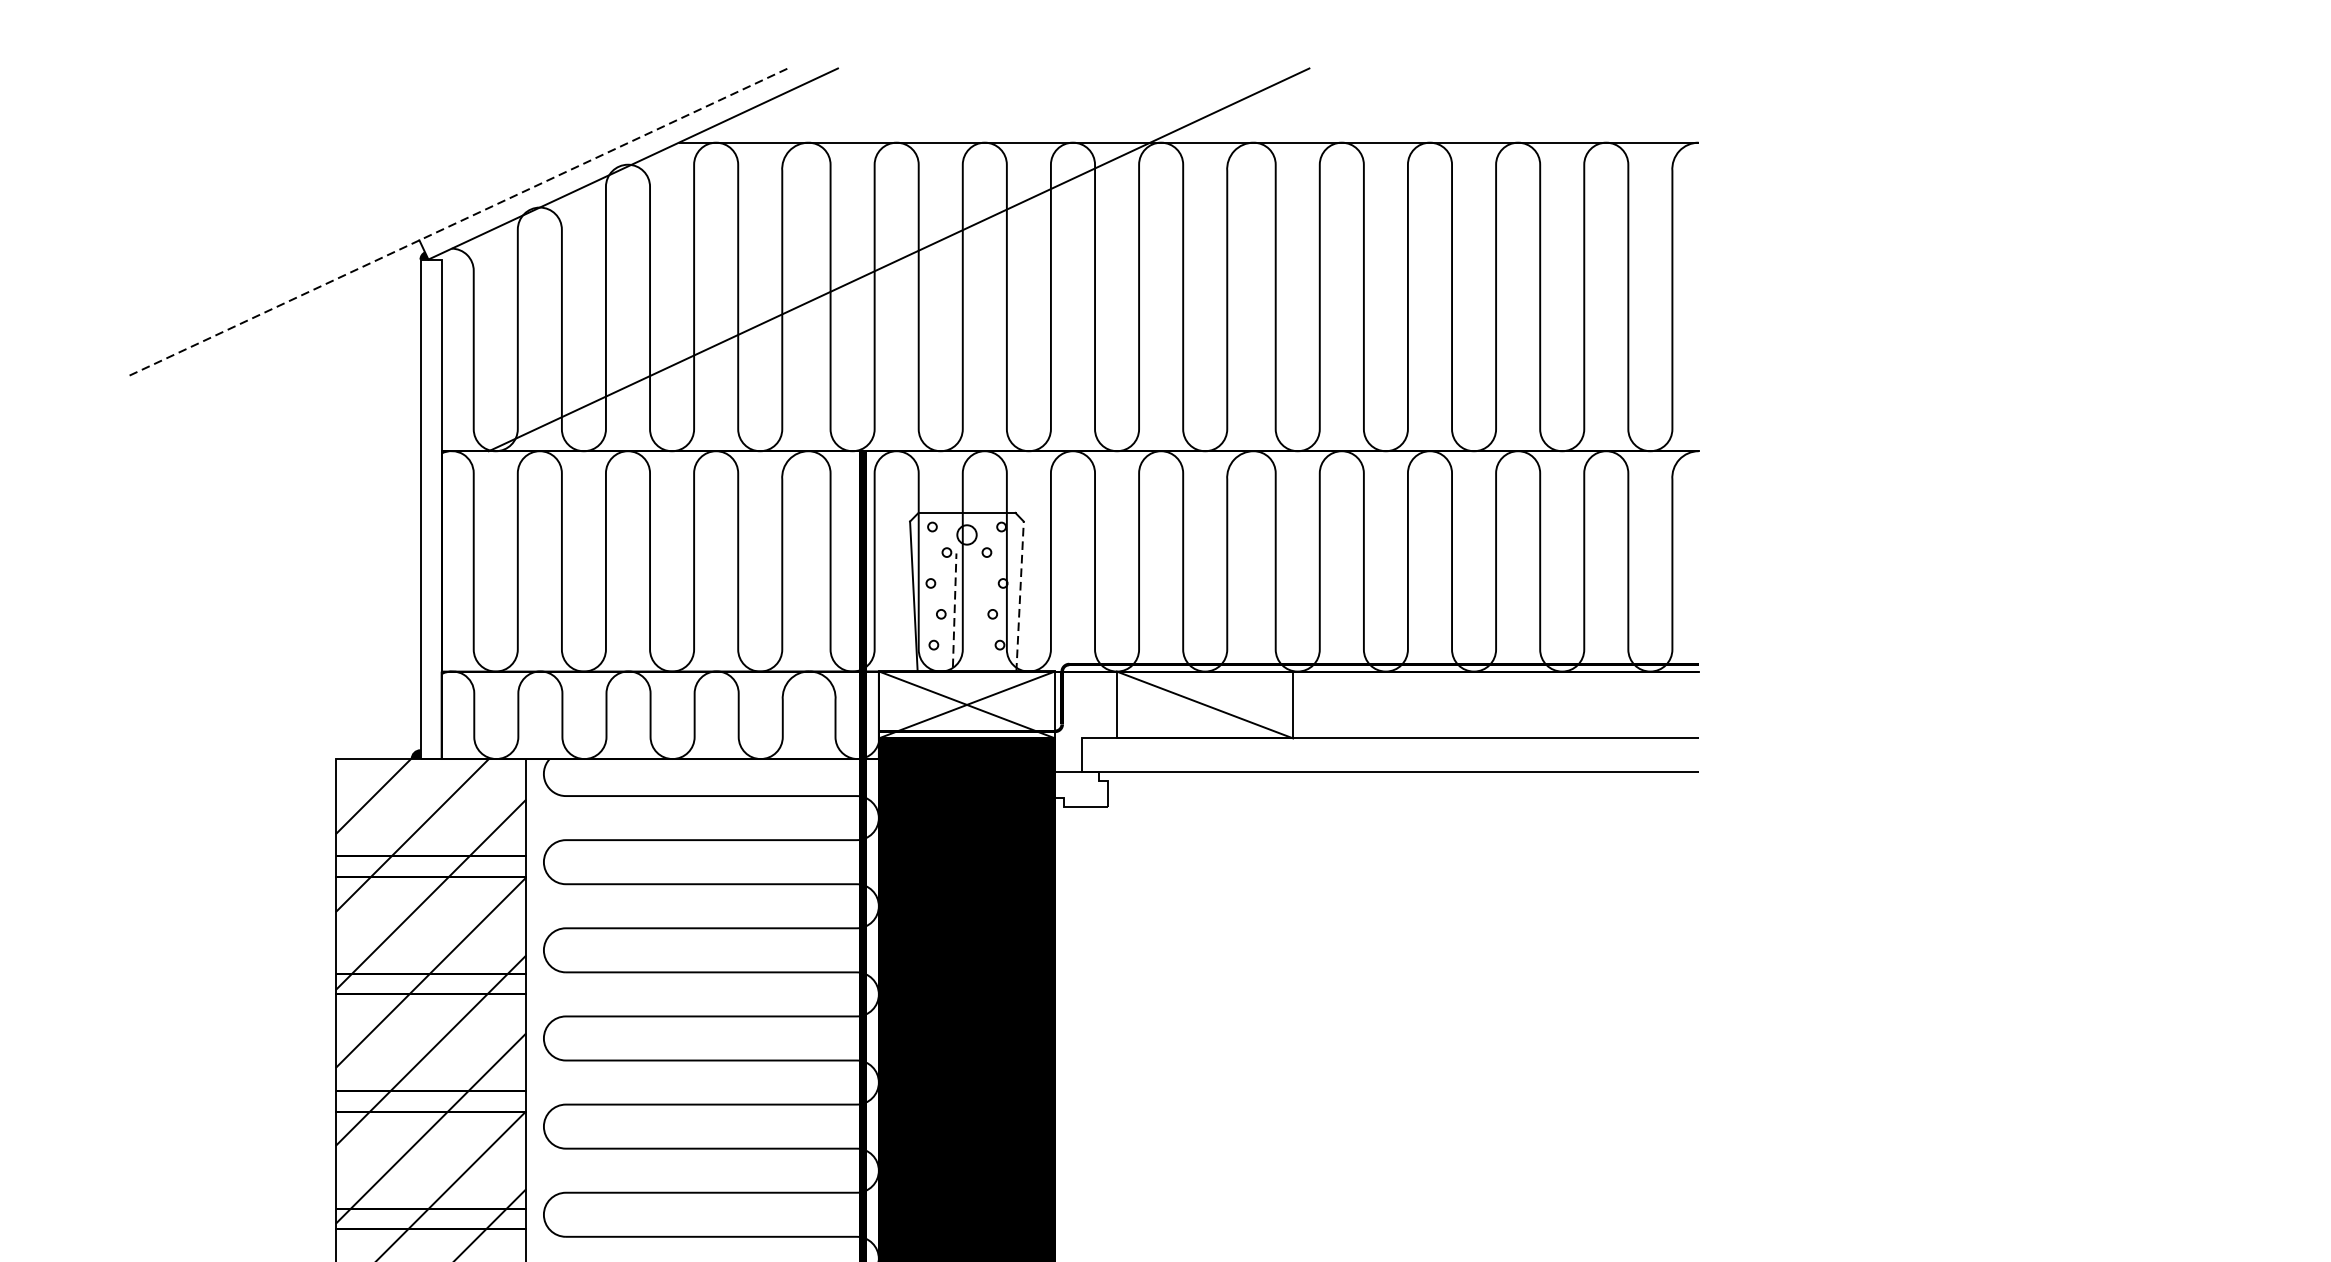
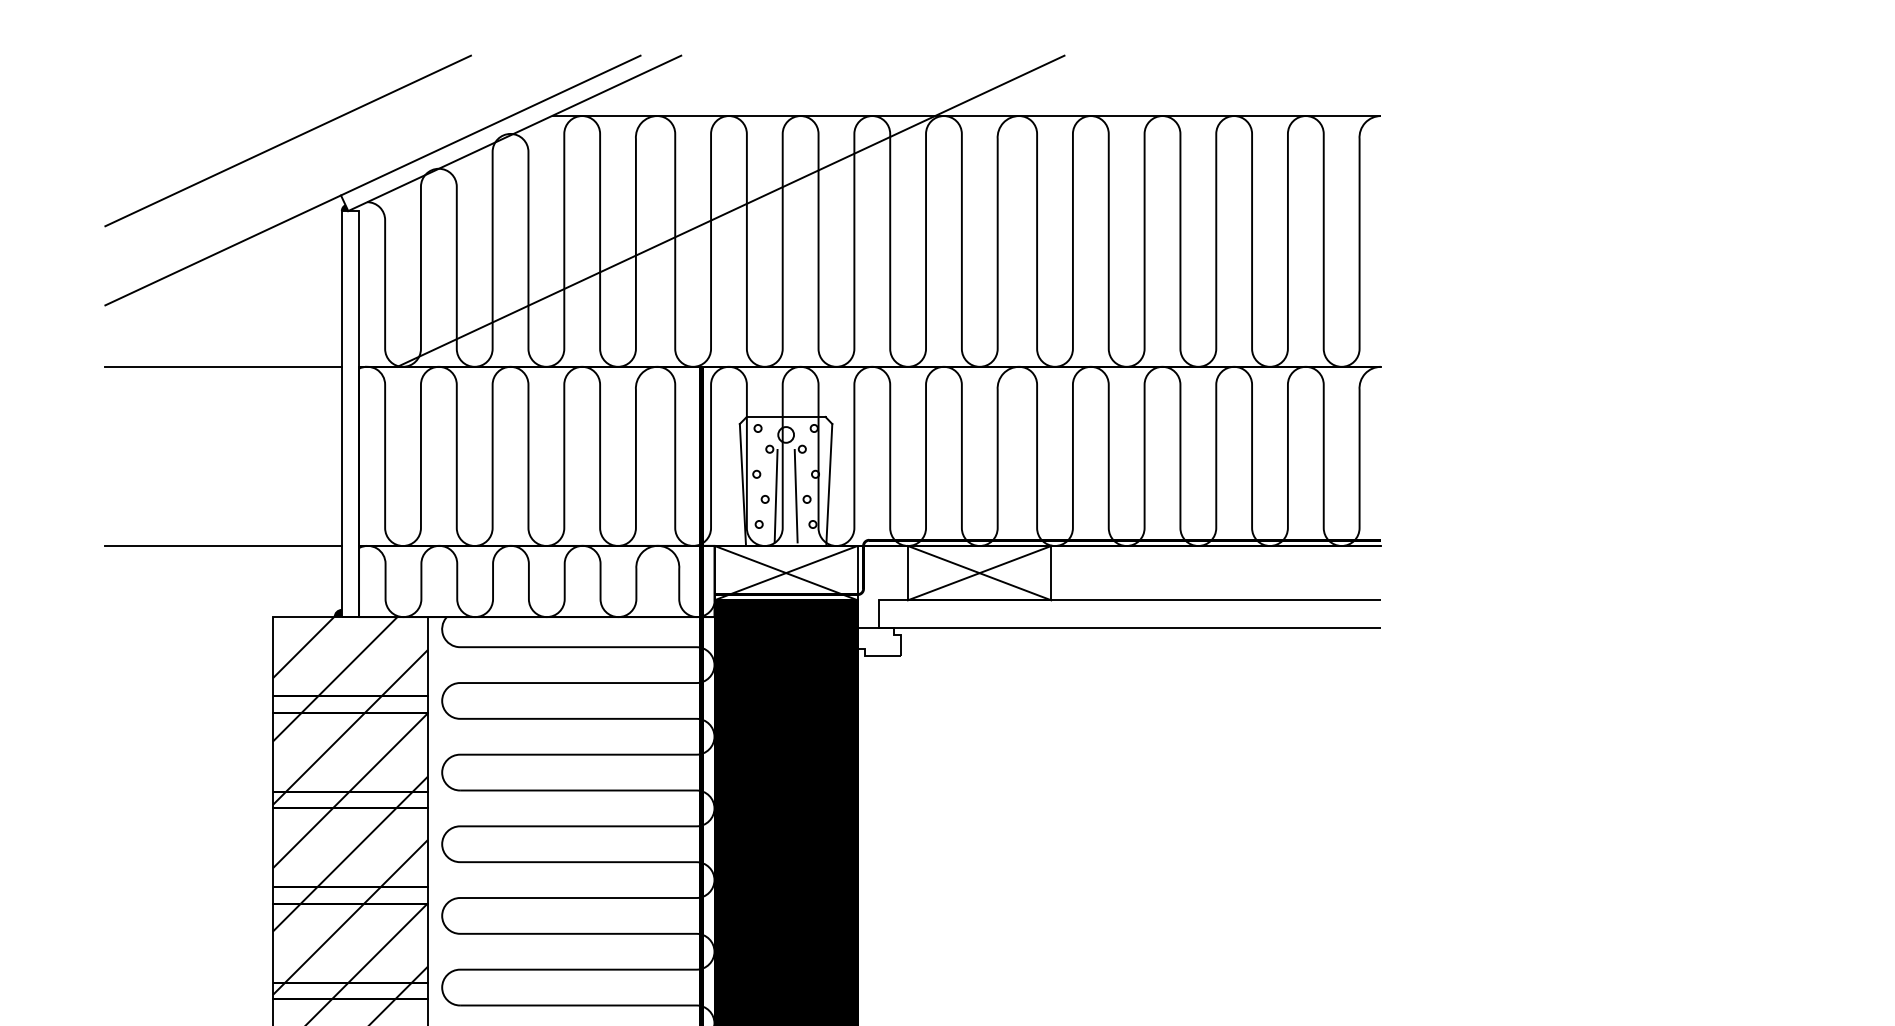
line: (353, 172) -> (287, 140), added
line: (459, 221) -> (373, 180), dashed -> solid
line: (274, 450) -> (223, 366), added
line: (1020, 595) -> (829, 484), dashed -> solid
line: (955, 609) -> (776, 495), dashed -> solid
line: (978, 609) -> (795, 495), added
line: (274, 672) -> (223, 546), added
line: (1204, 705) -> (979, 573), added

